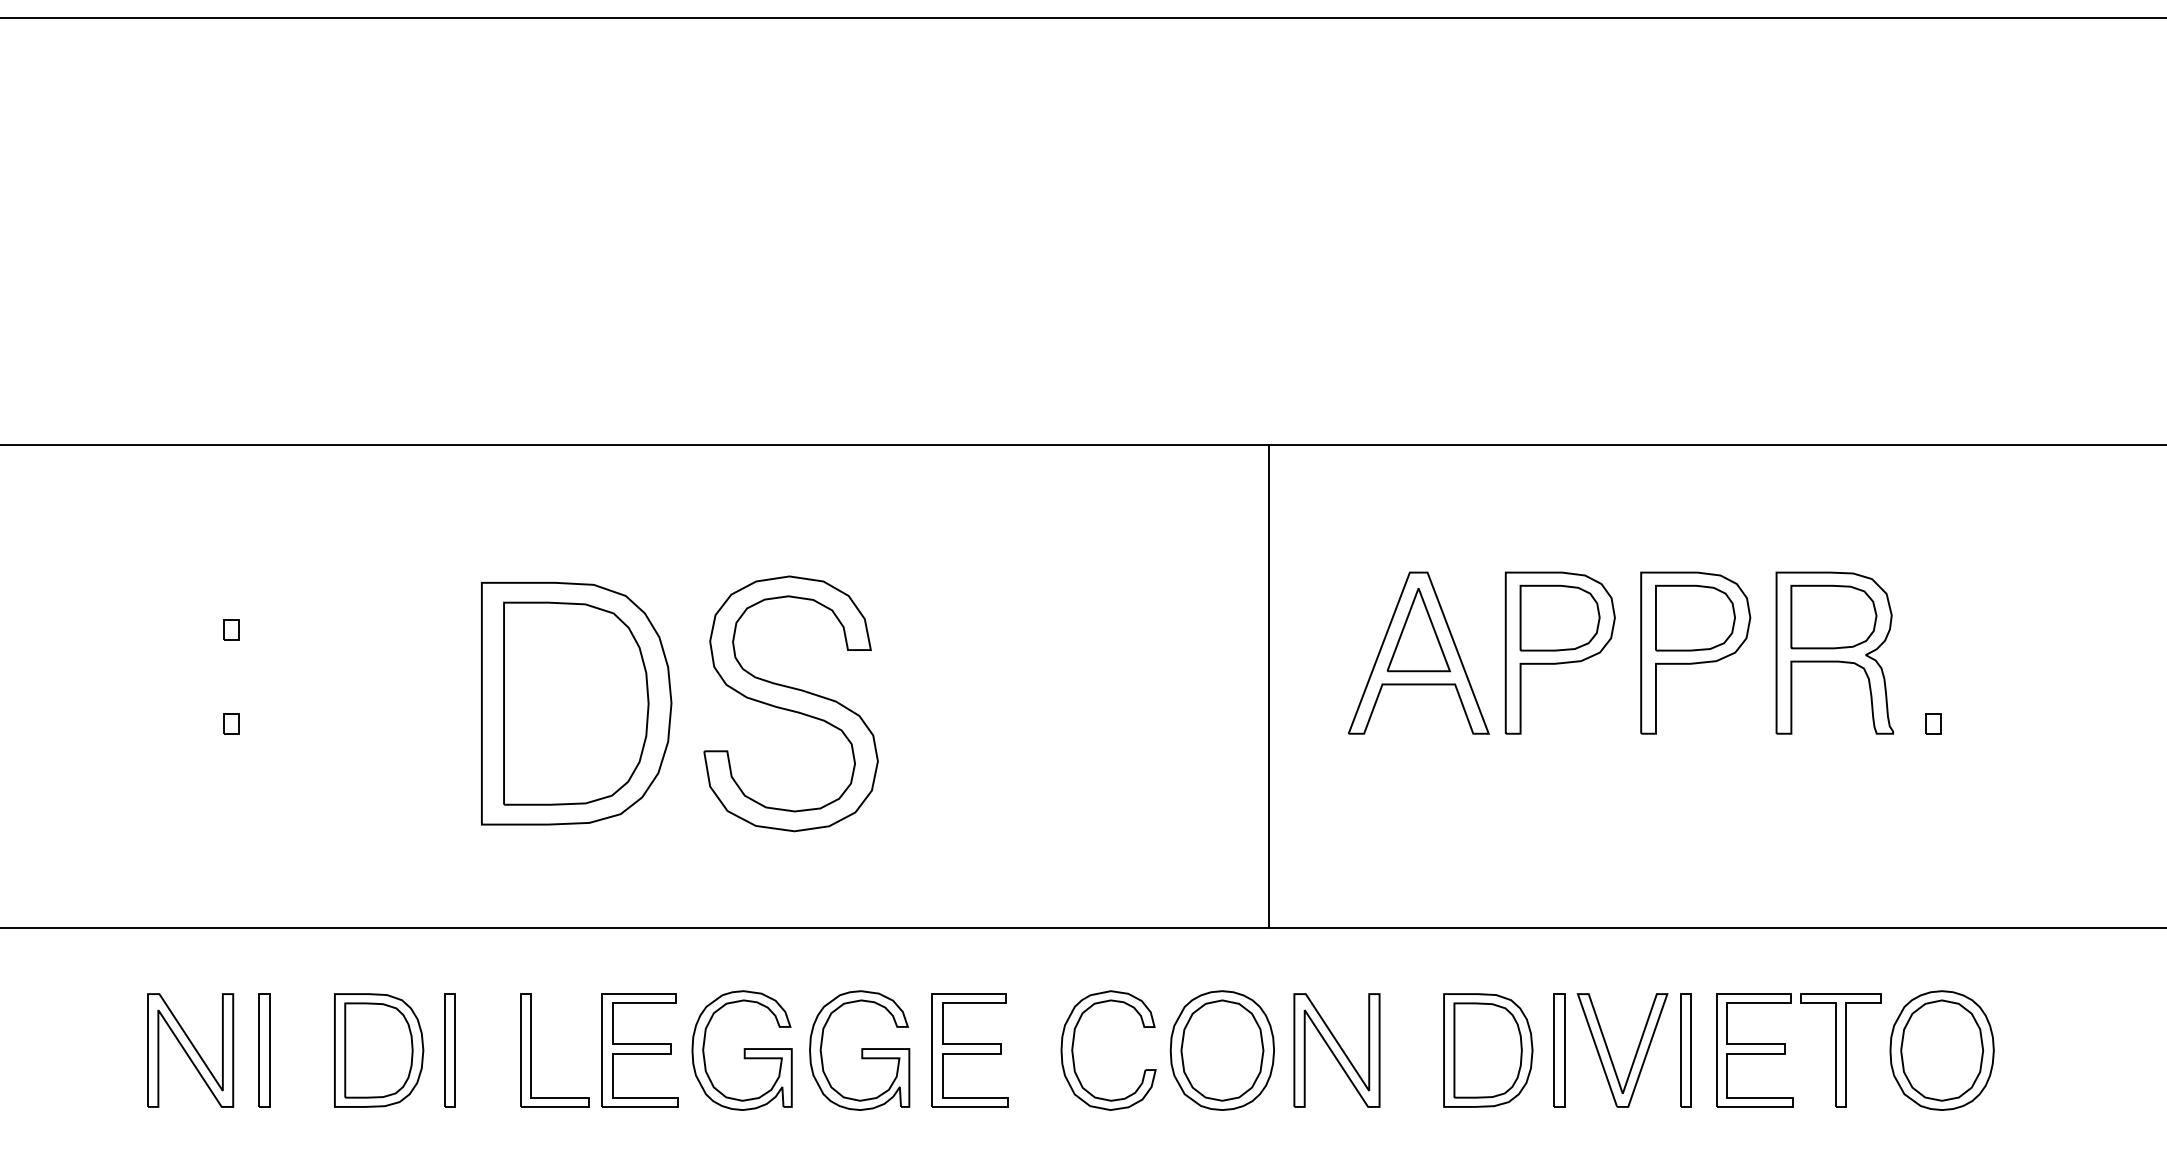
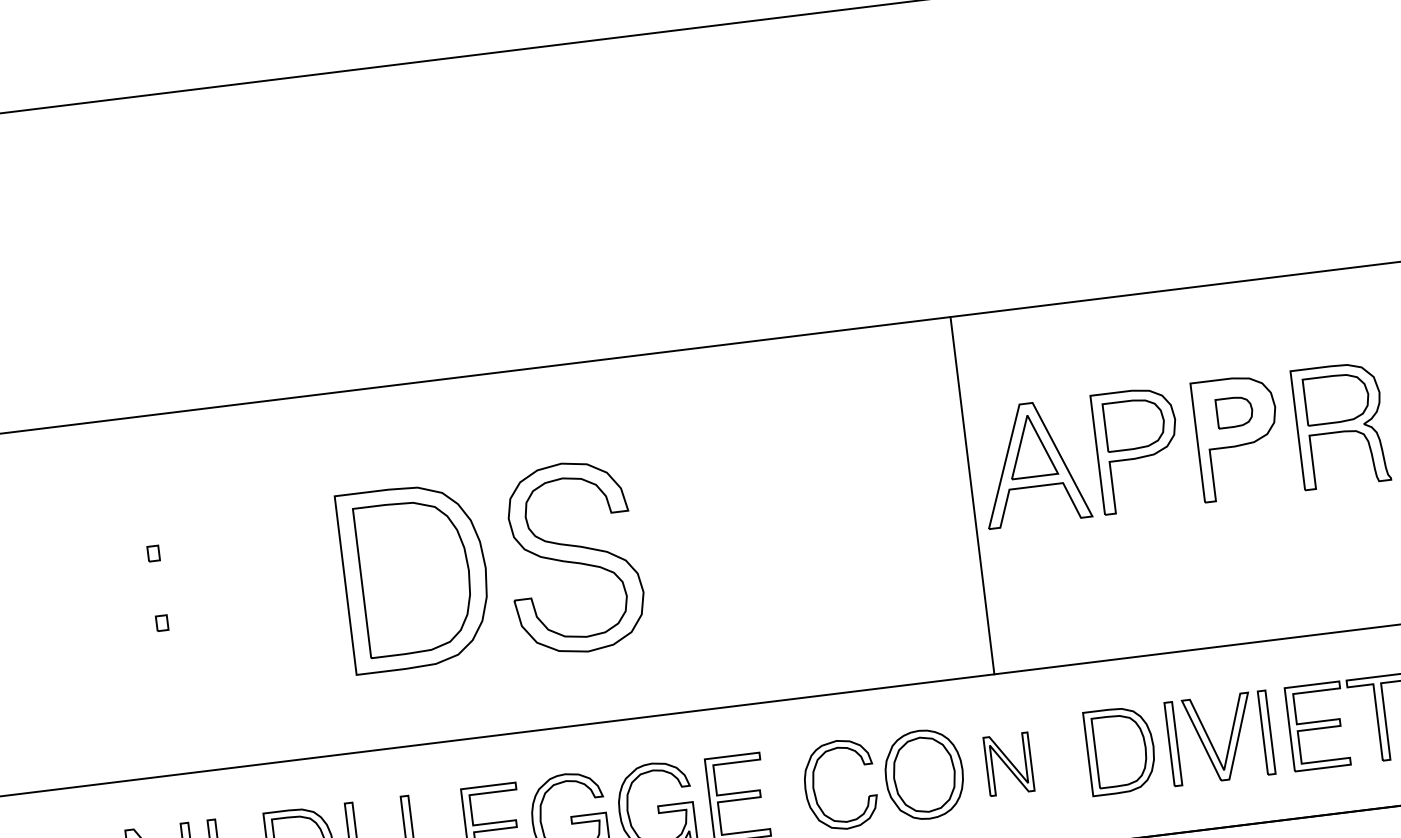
part: (1695, 617) -> (1234, 411), size x0.6
line: (1269, 686) -> (972, 495), moved
part: (1336, 1050) -> (1008, 764), size x0.7

